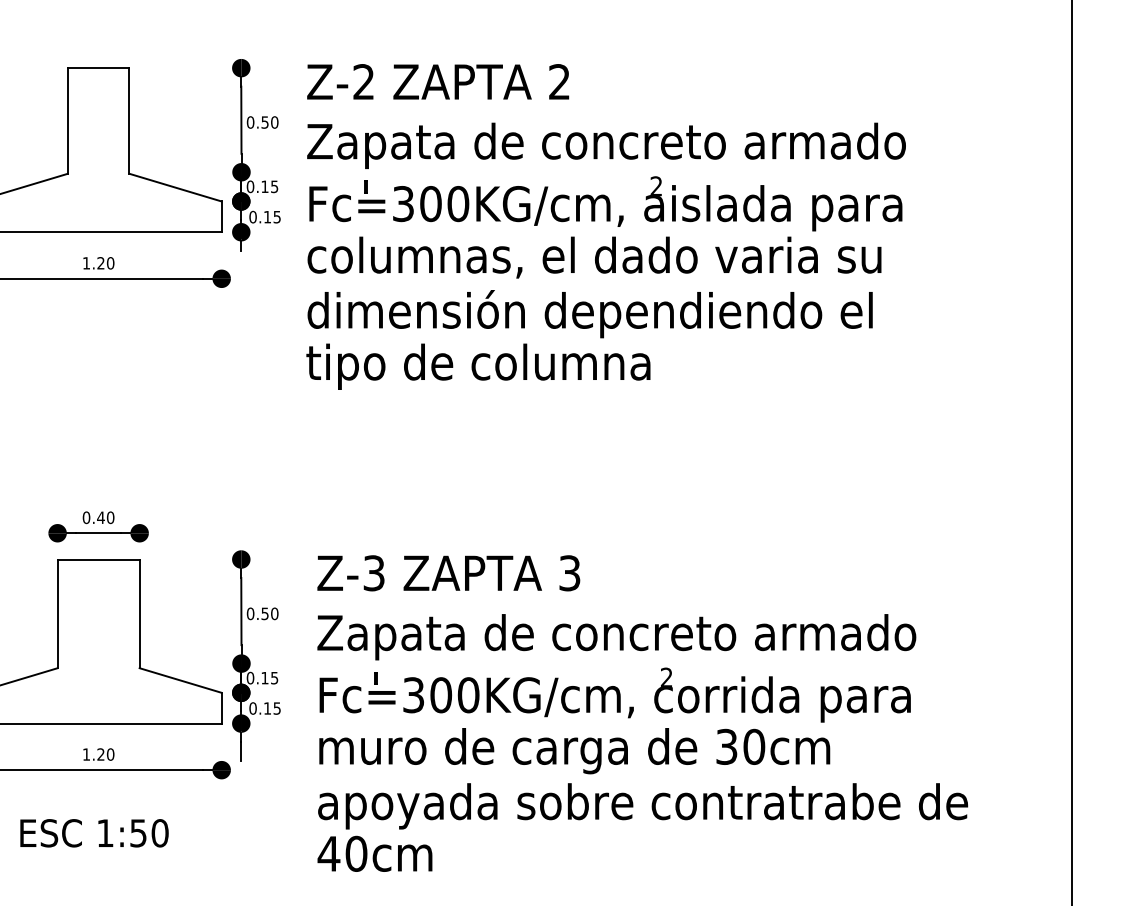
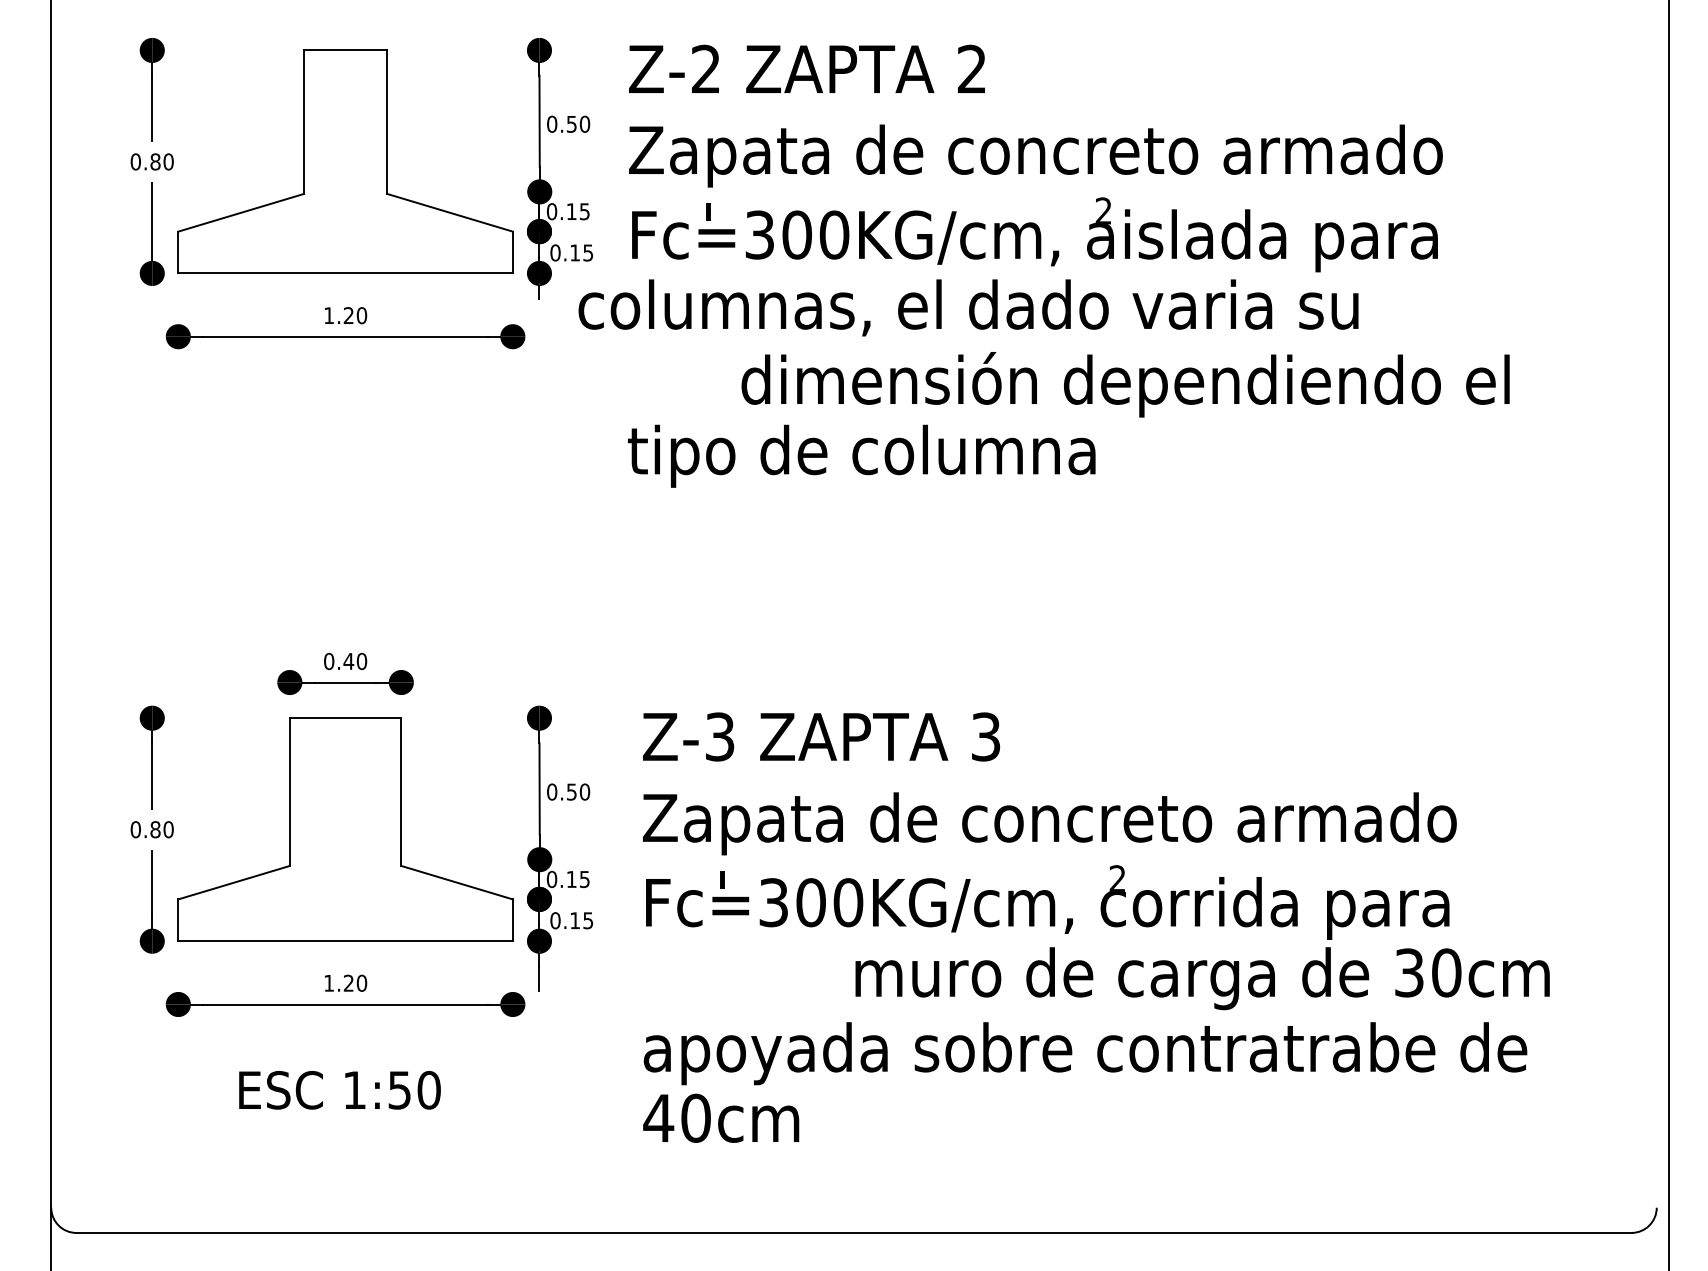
text: (594, 257) -> (968, 307), moved
text: (590, 313) -> (1125, 384), moved
text: (574, 751) -> (1202, 978), moved

